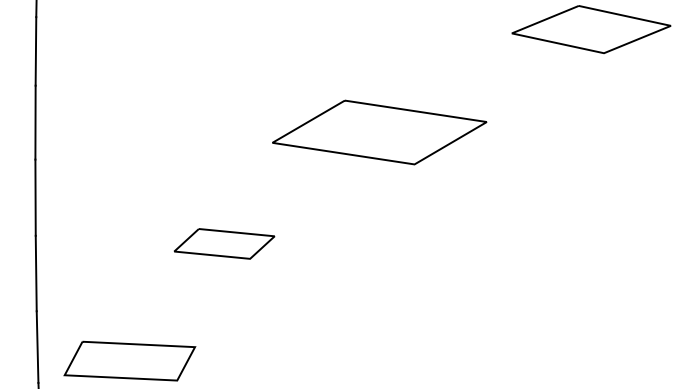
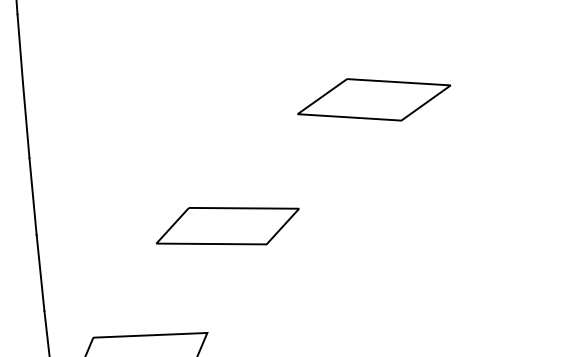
part: (379, 132) -> (374, 99), size x0.71
part: (224, 243) -> (227, 225), size x1.43

